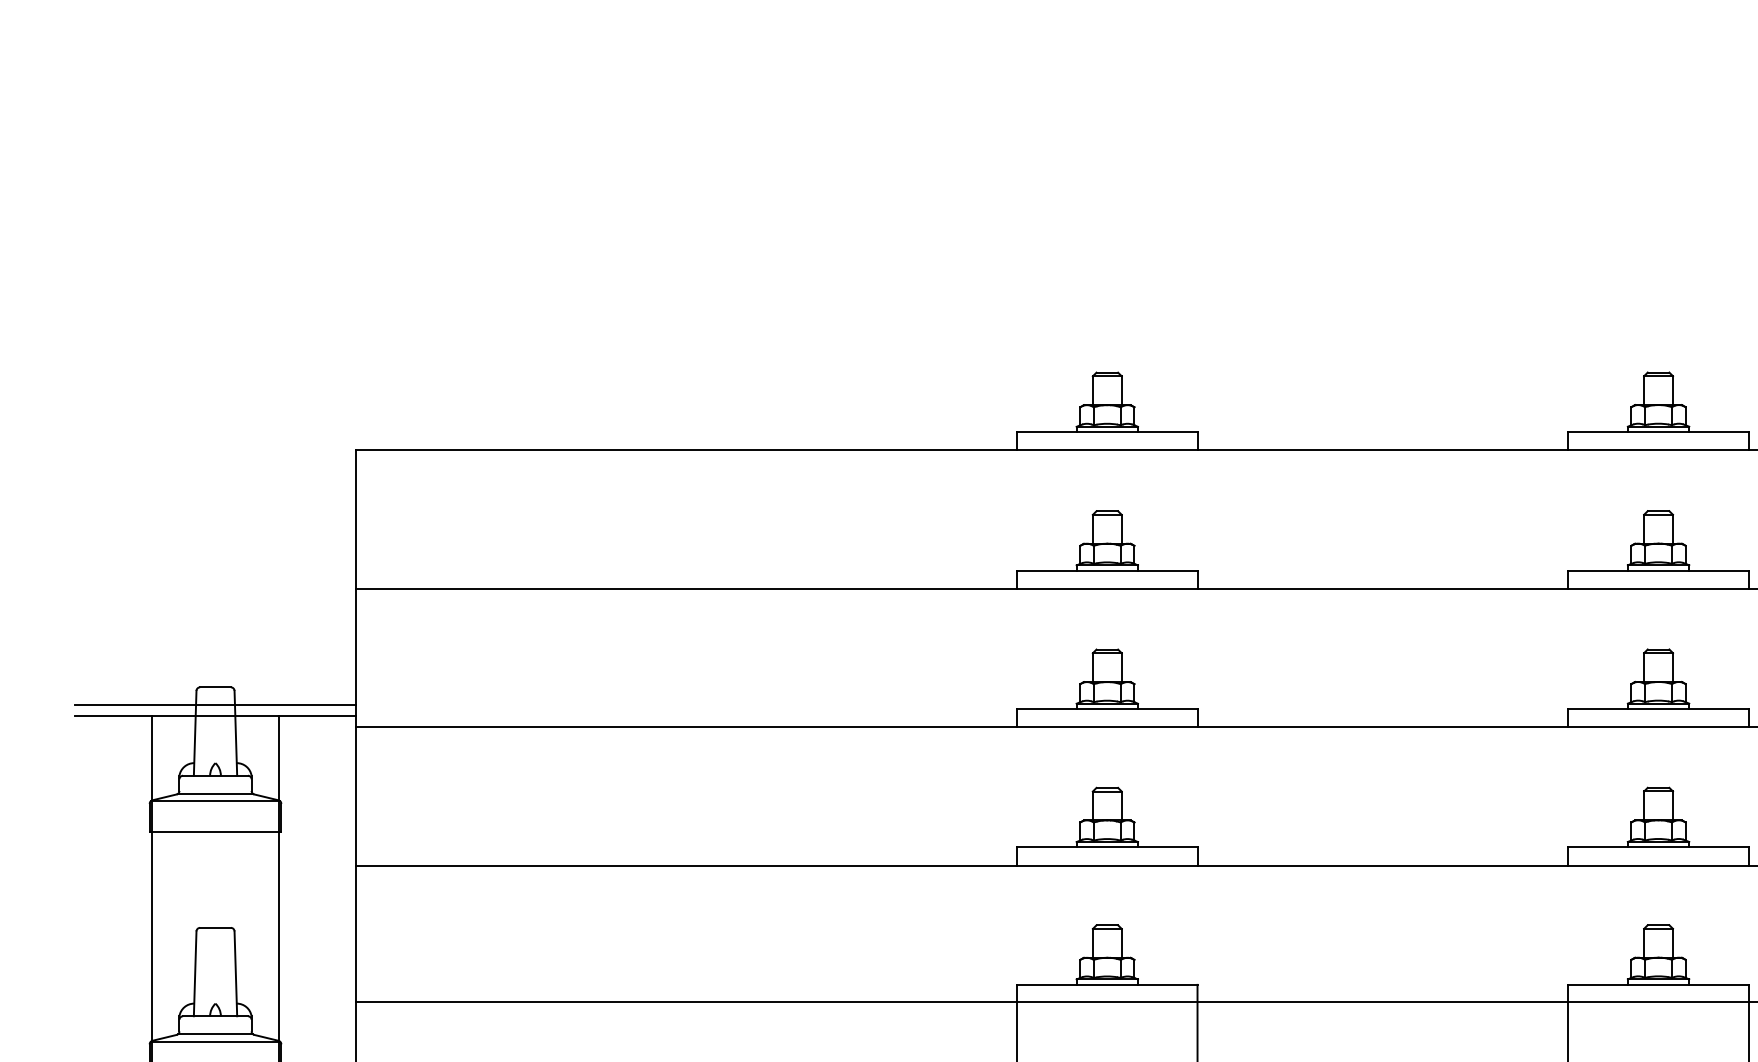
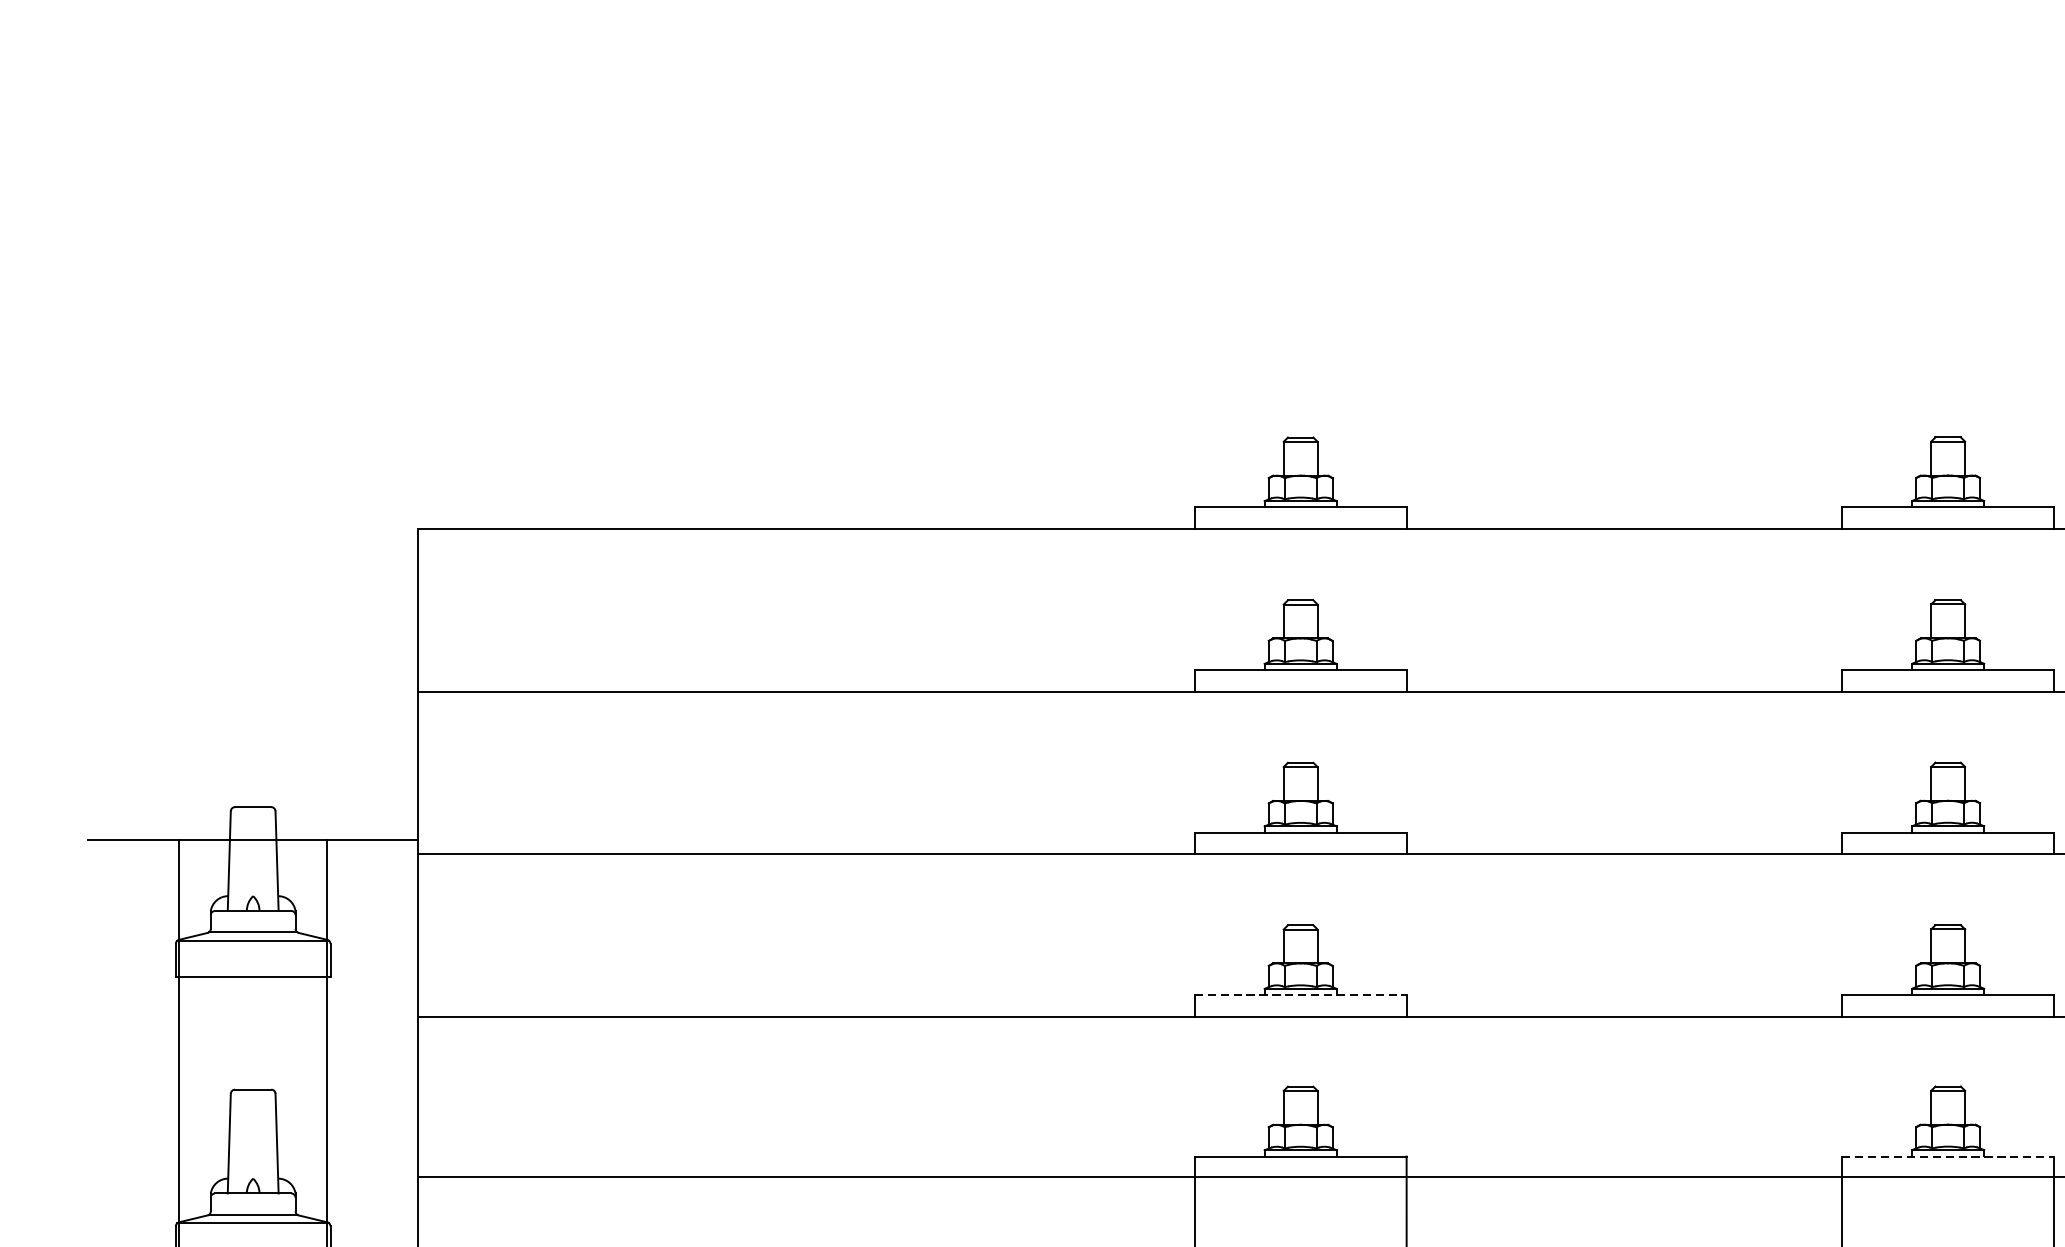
line: (215, 705) -> (253, 828), removed
line: (1107, 847) -> (1300, 995), solid -> dashed
line: (1659, 984) -> (1949, 1156), solid -> dashed

